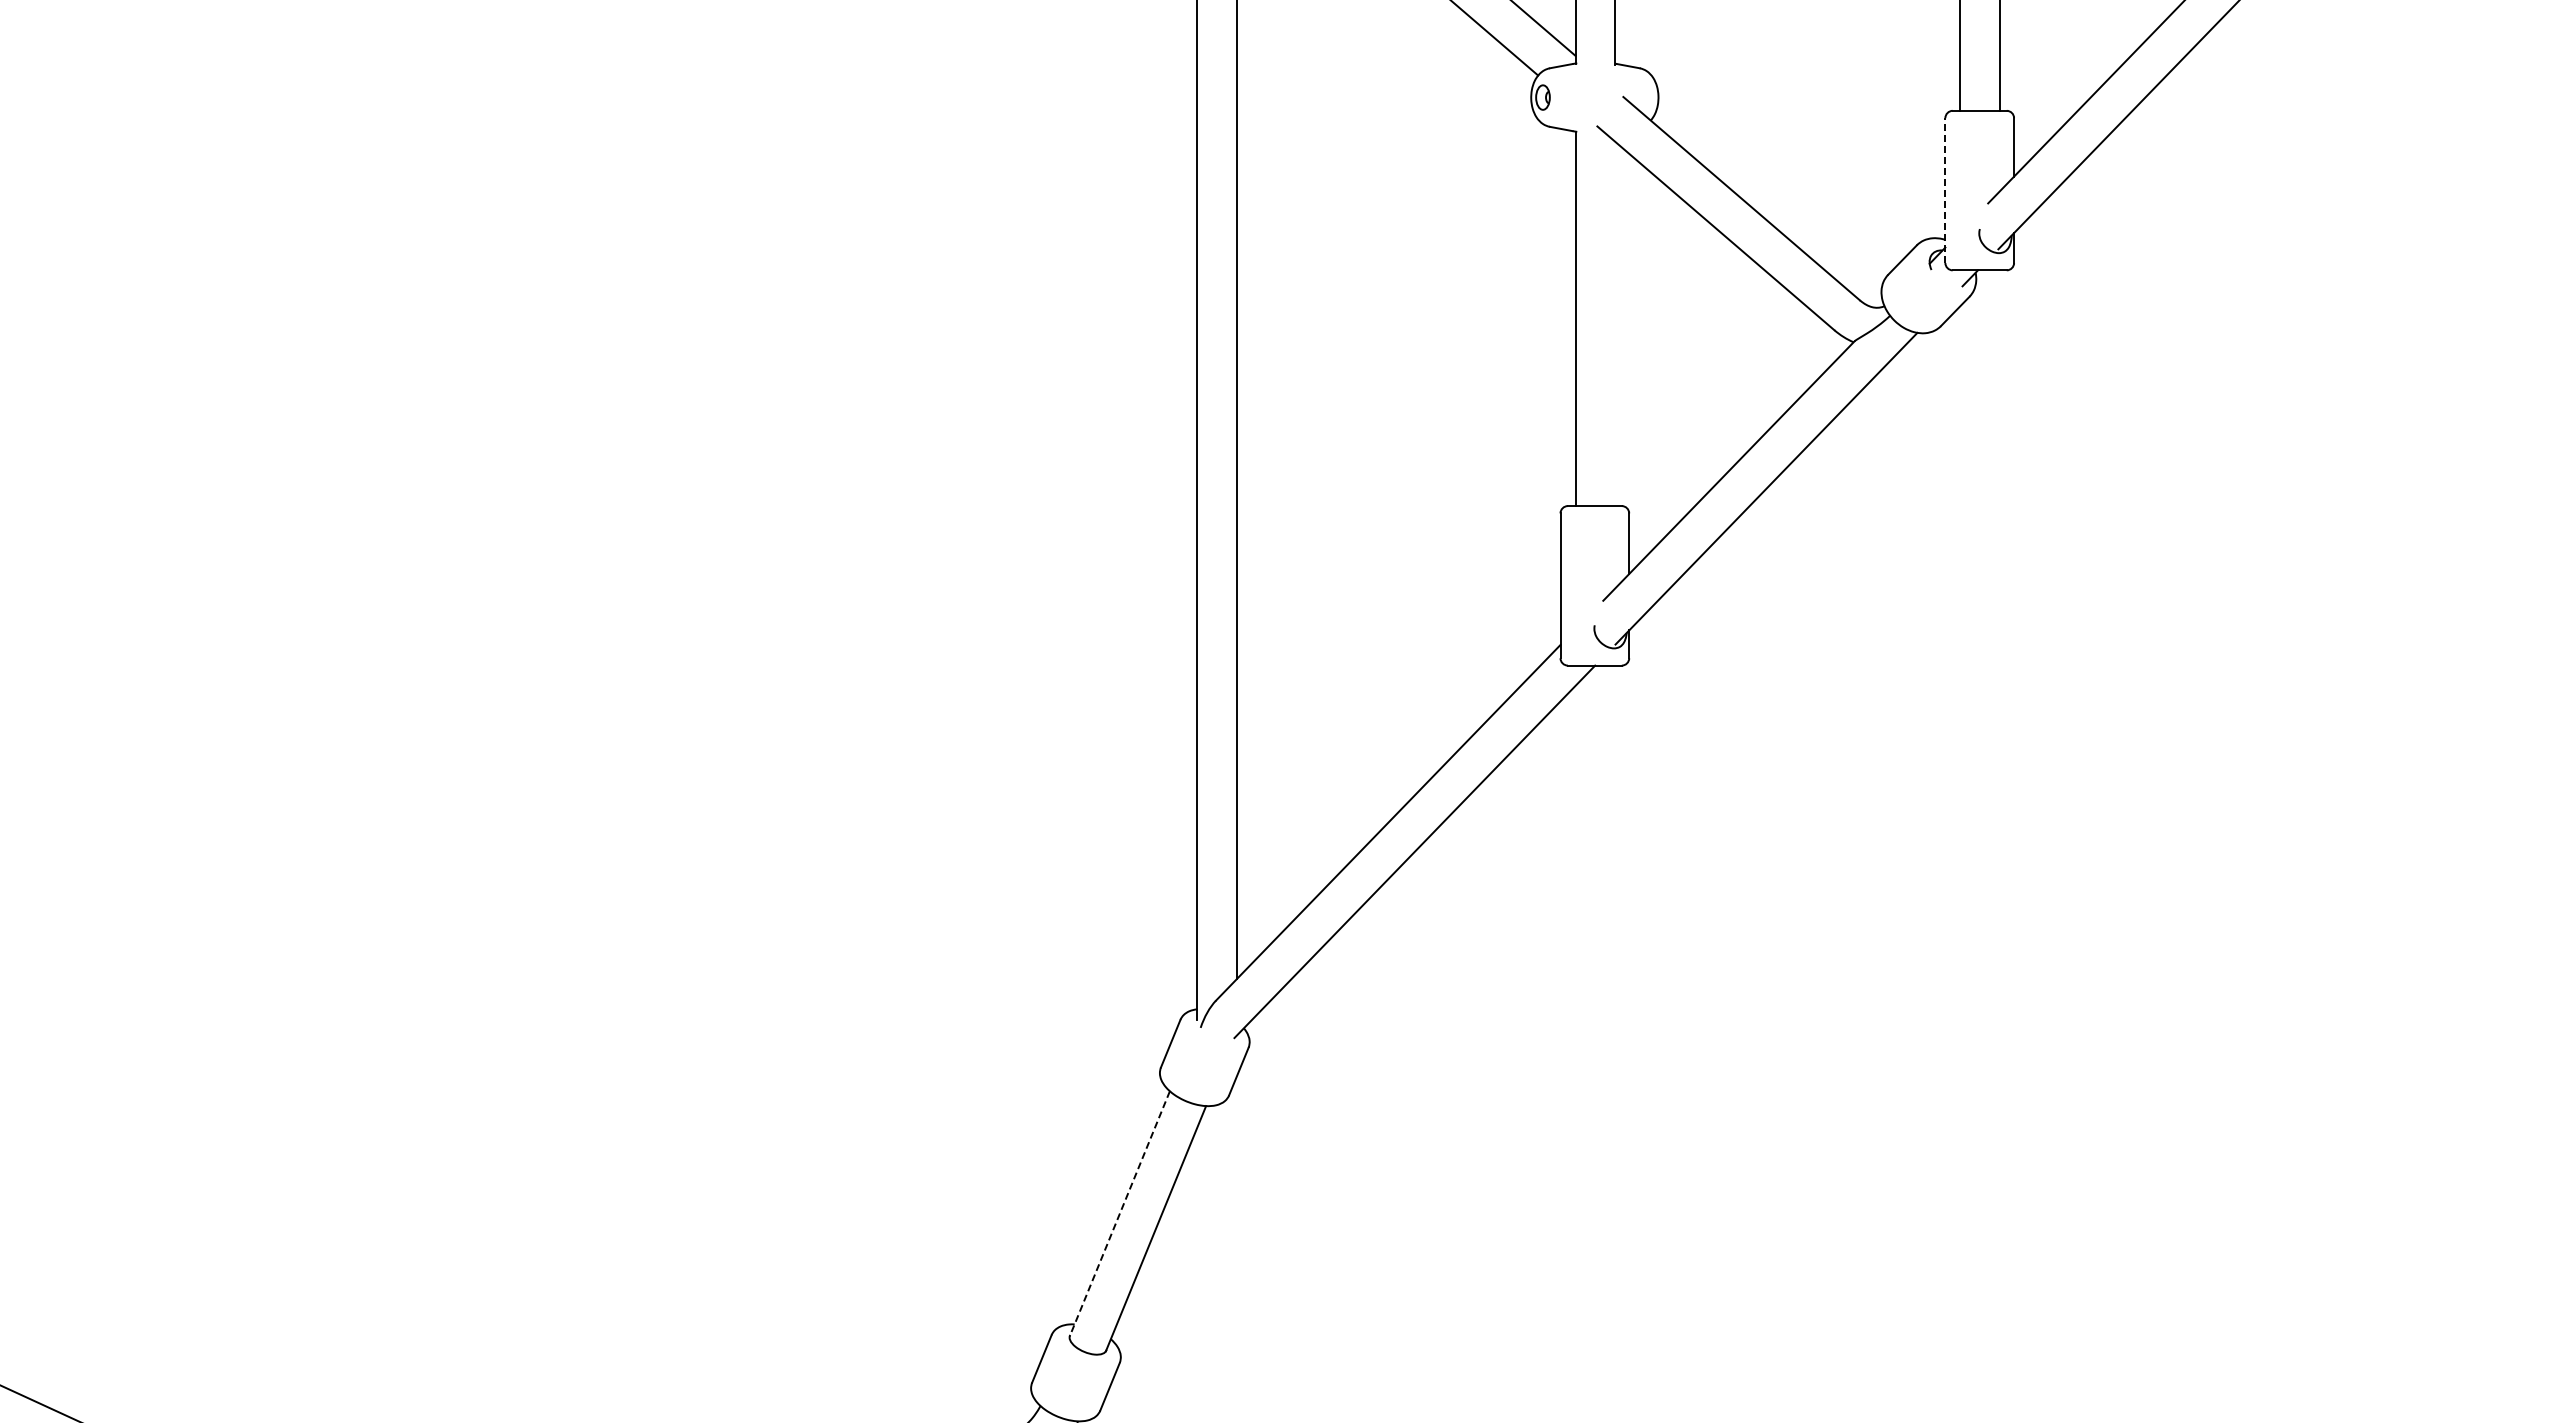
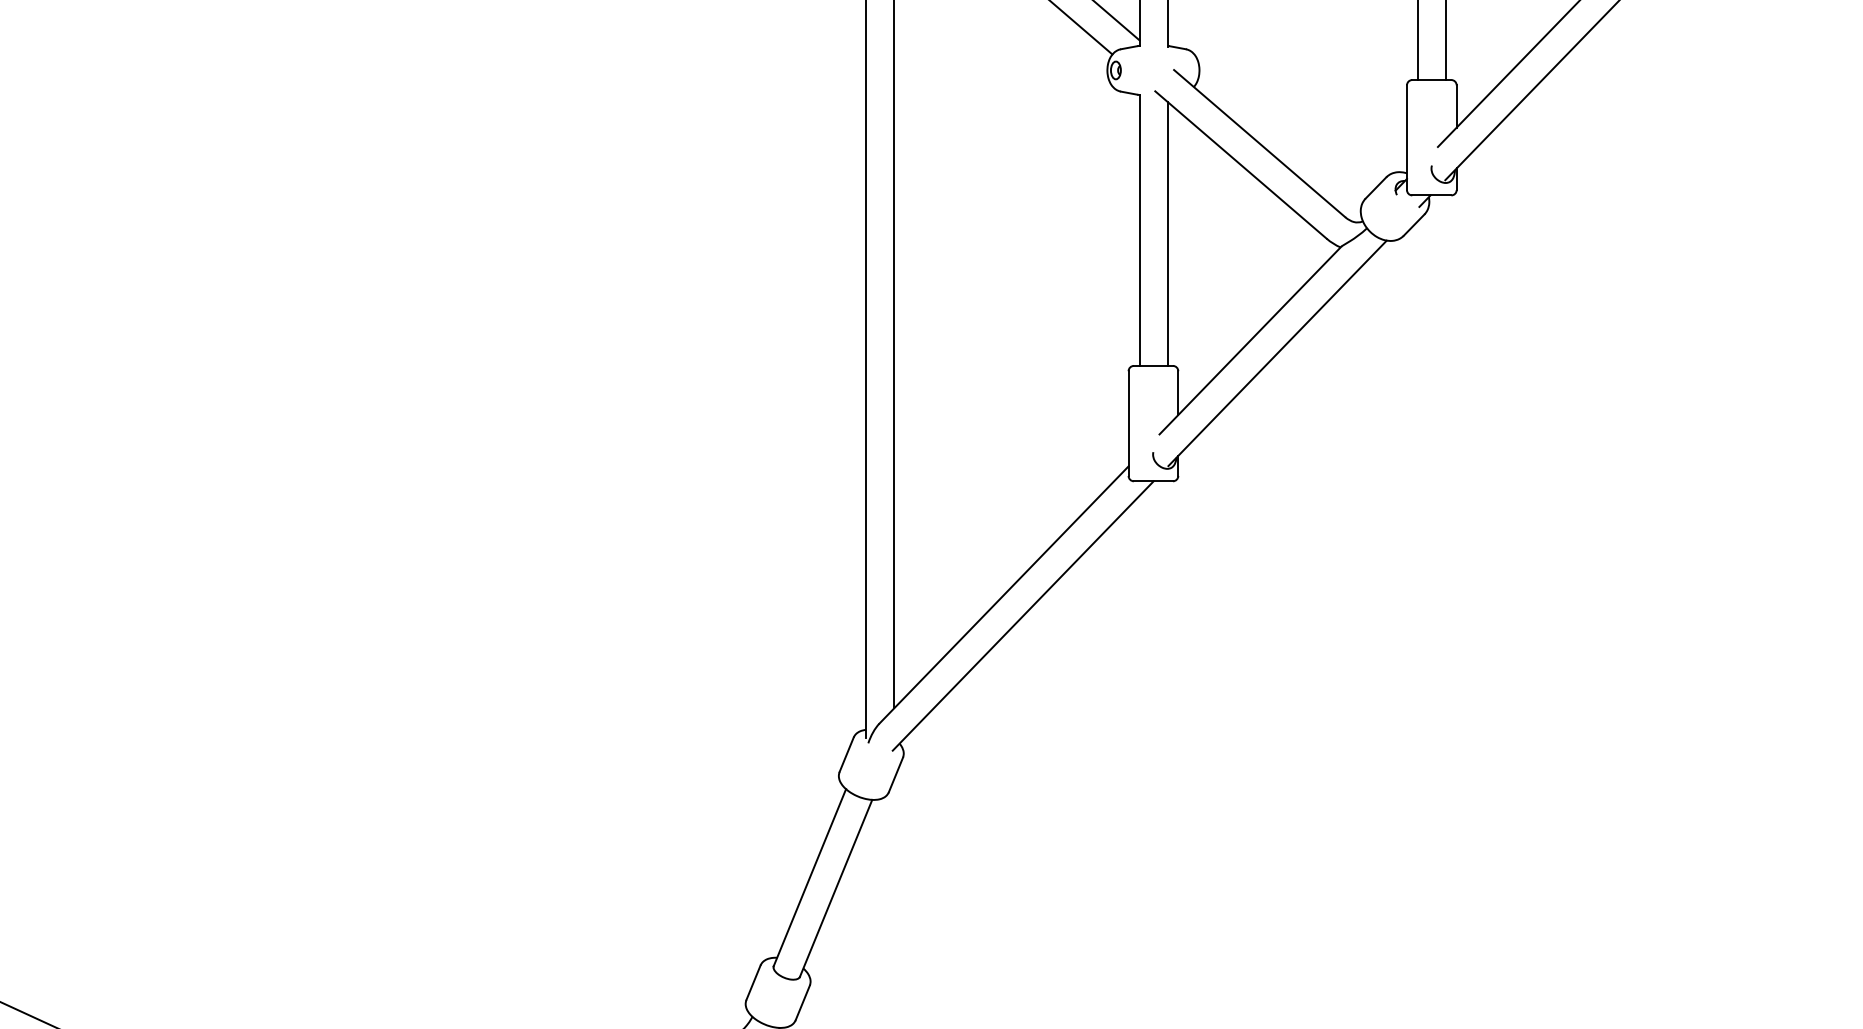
line: (1945, 190) -> (1407, 137), dashed -> solid
line: (1614, 323) -> (1167, 233), added
line: (1119, 1214) -> (809, 878), dashed -> solid

